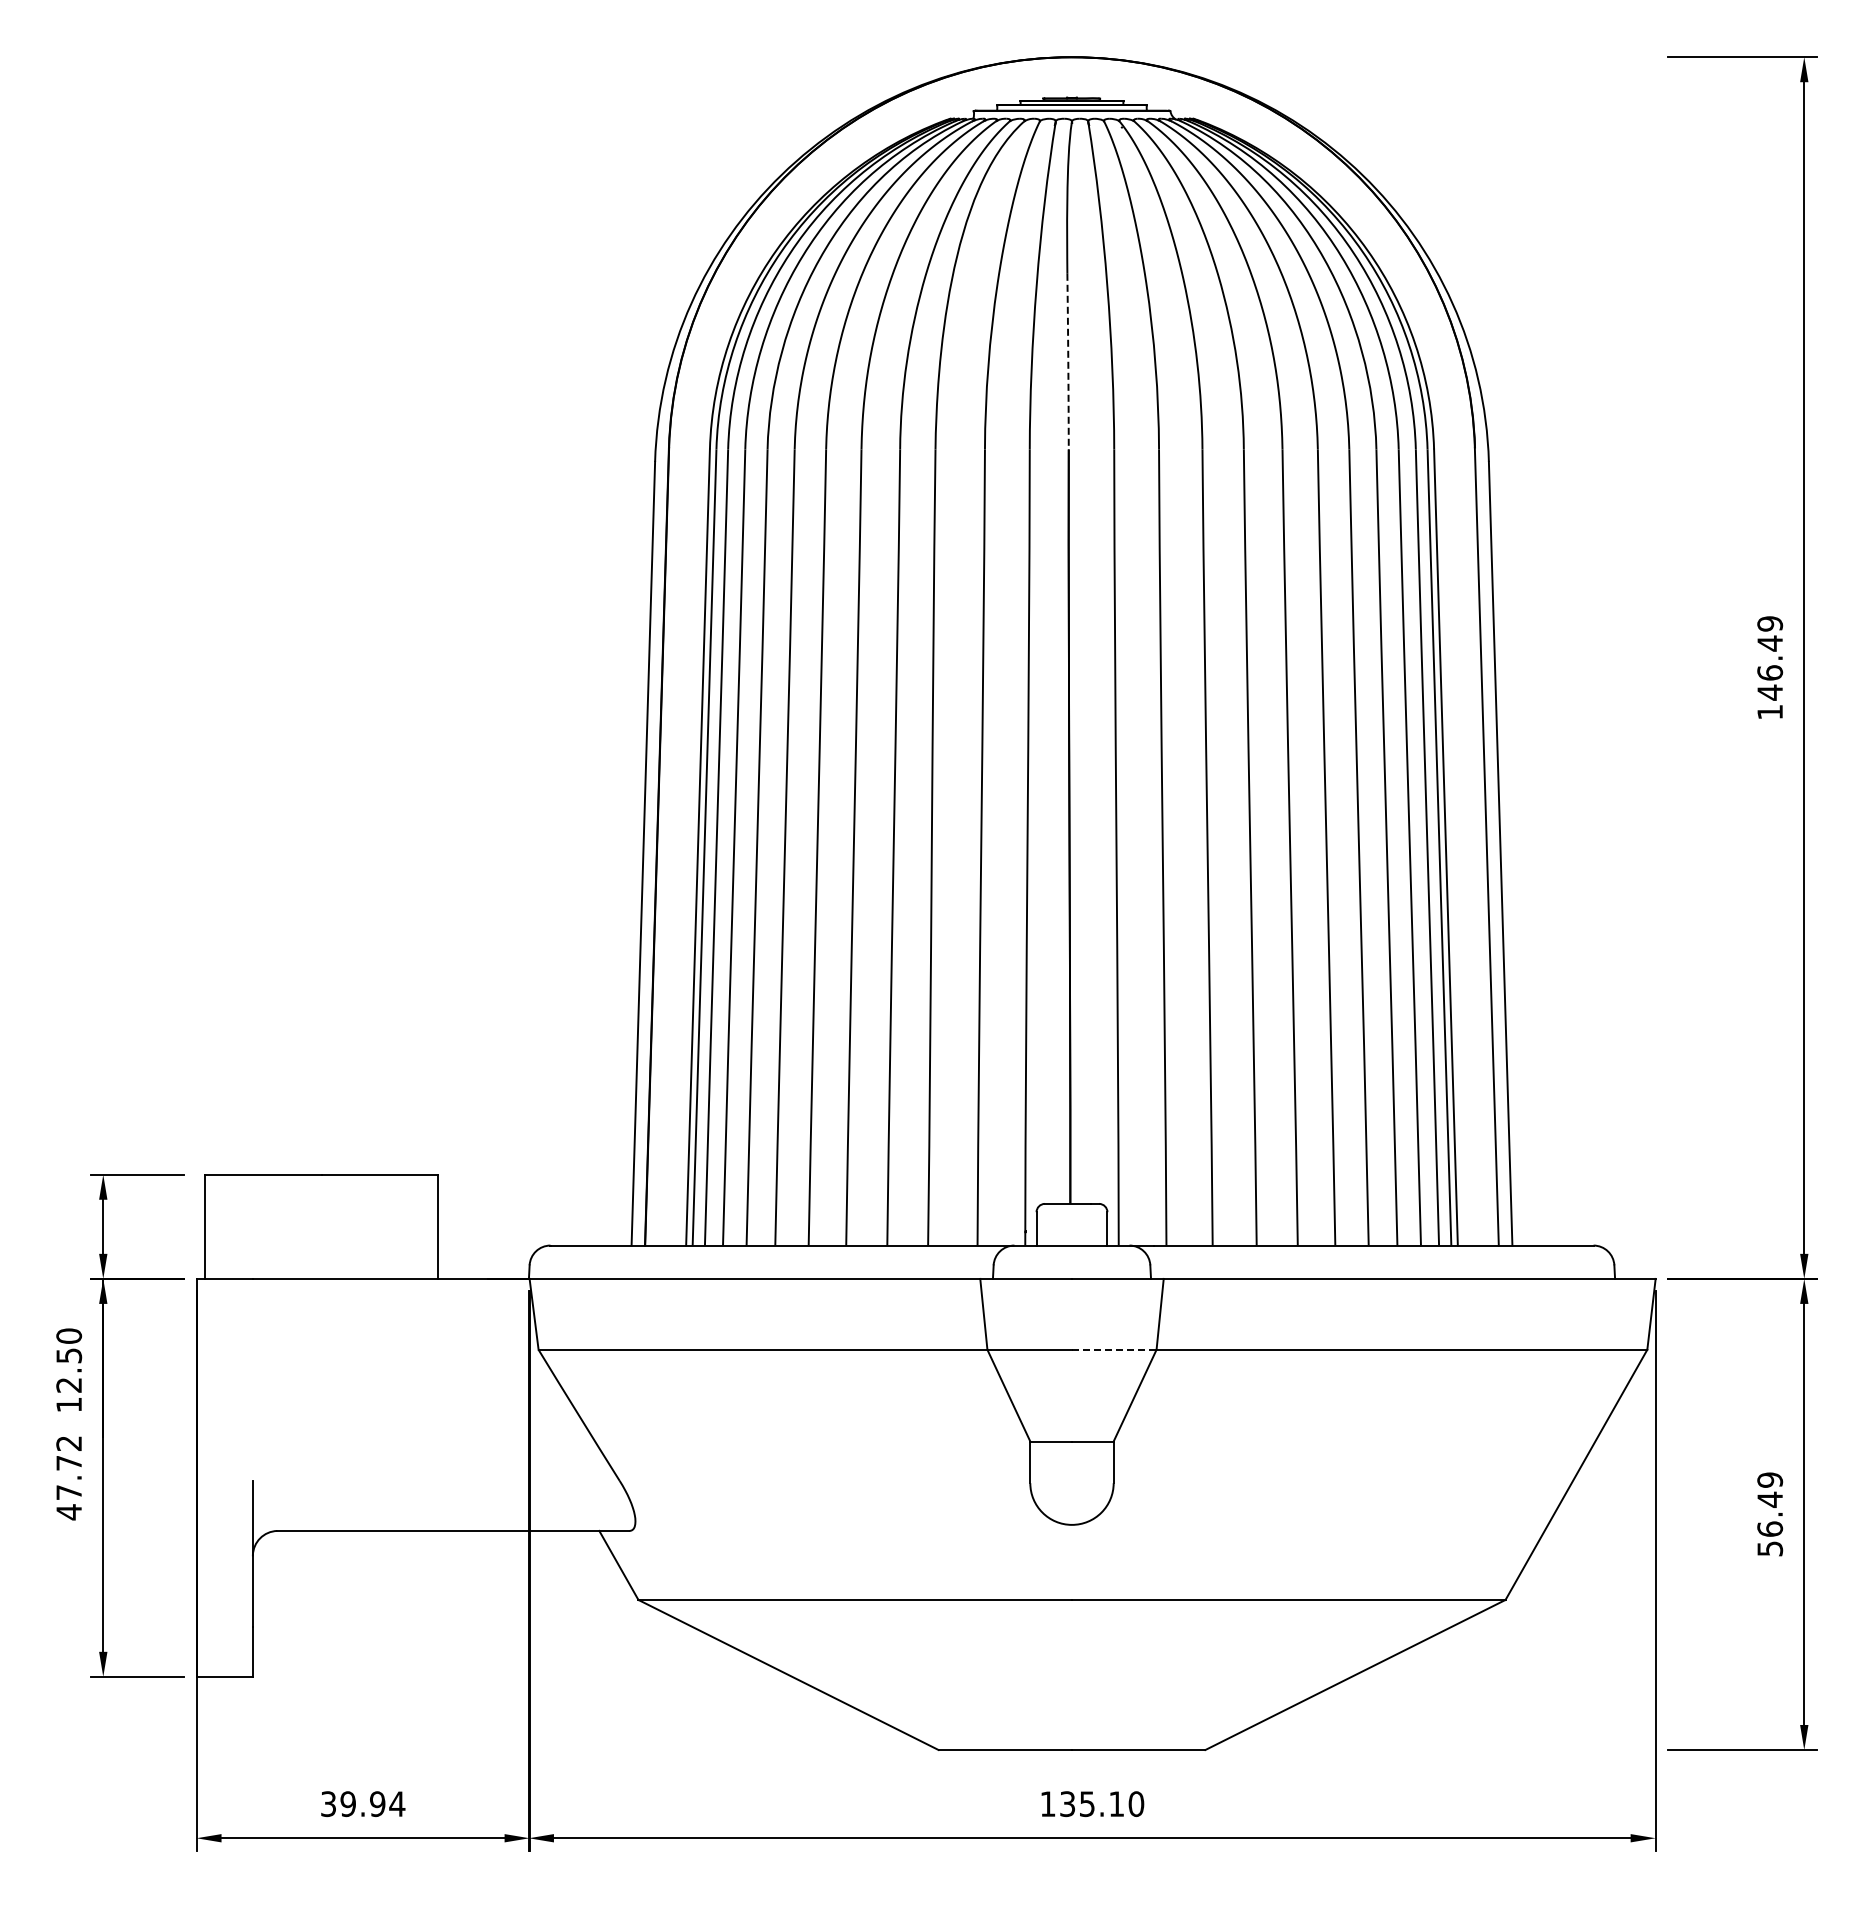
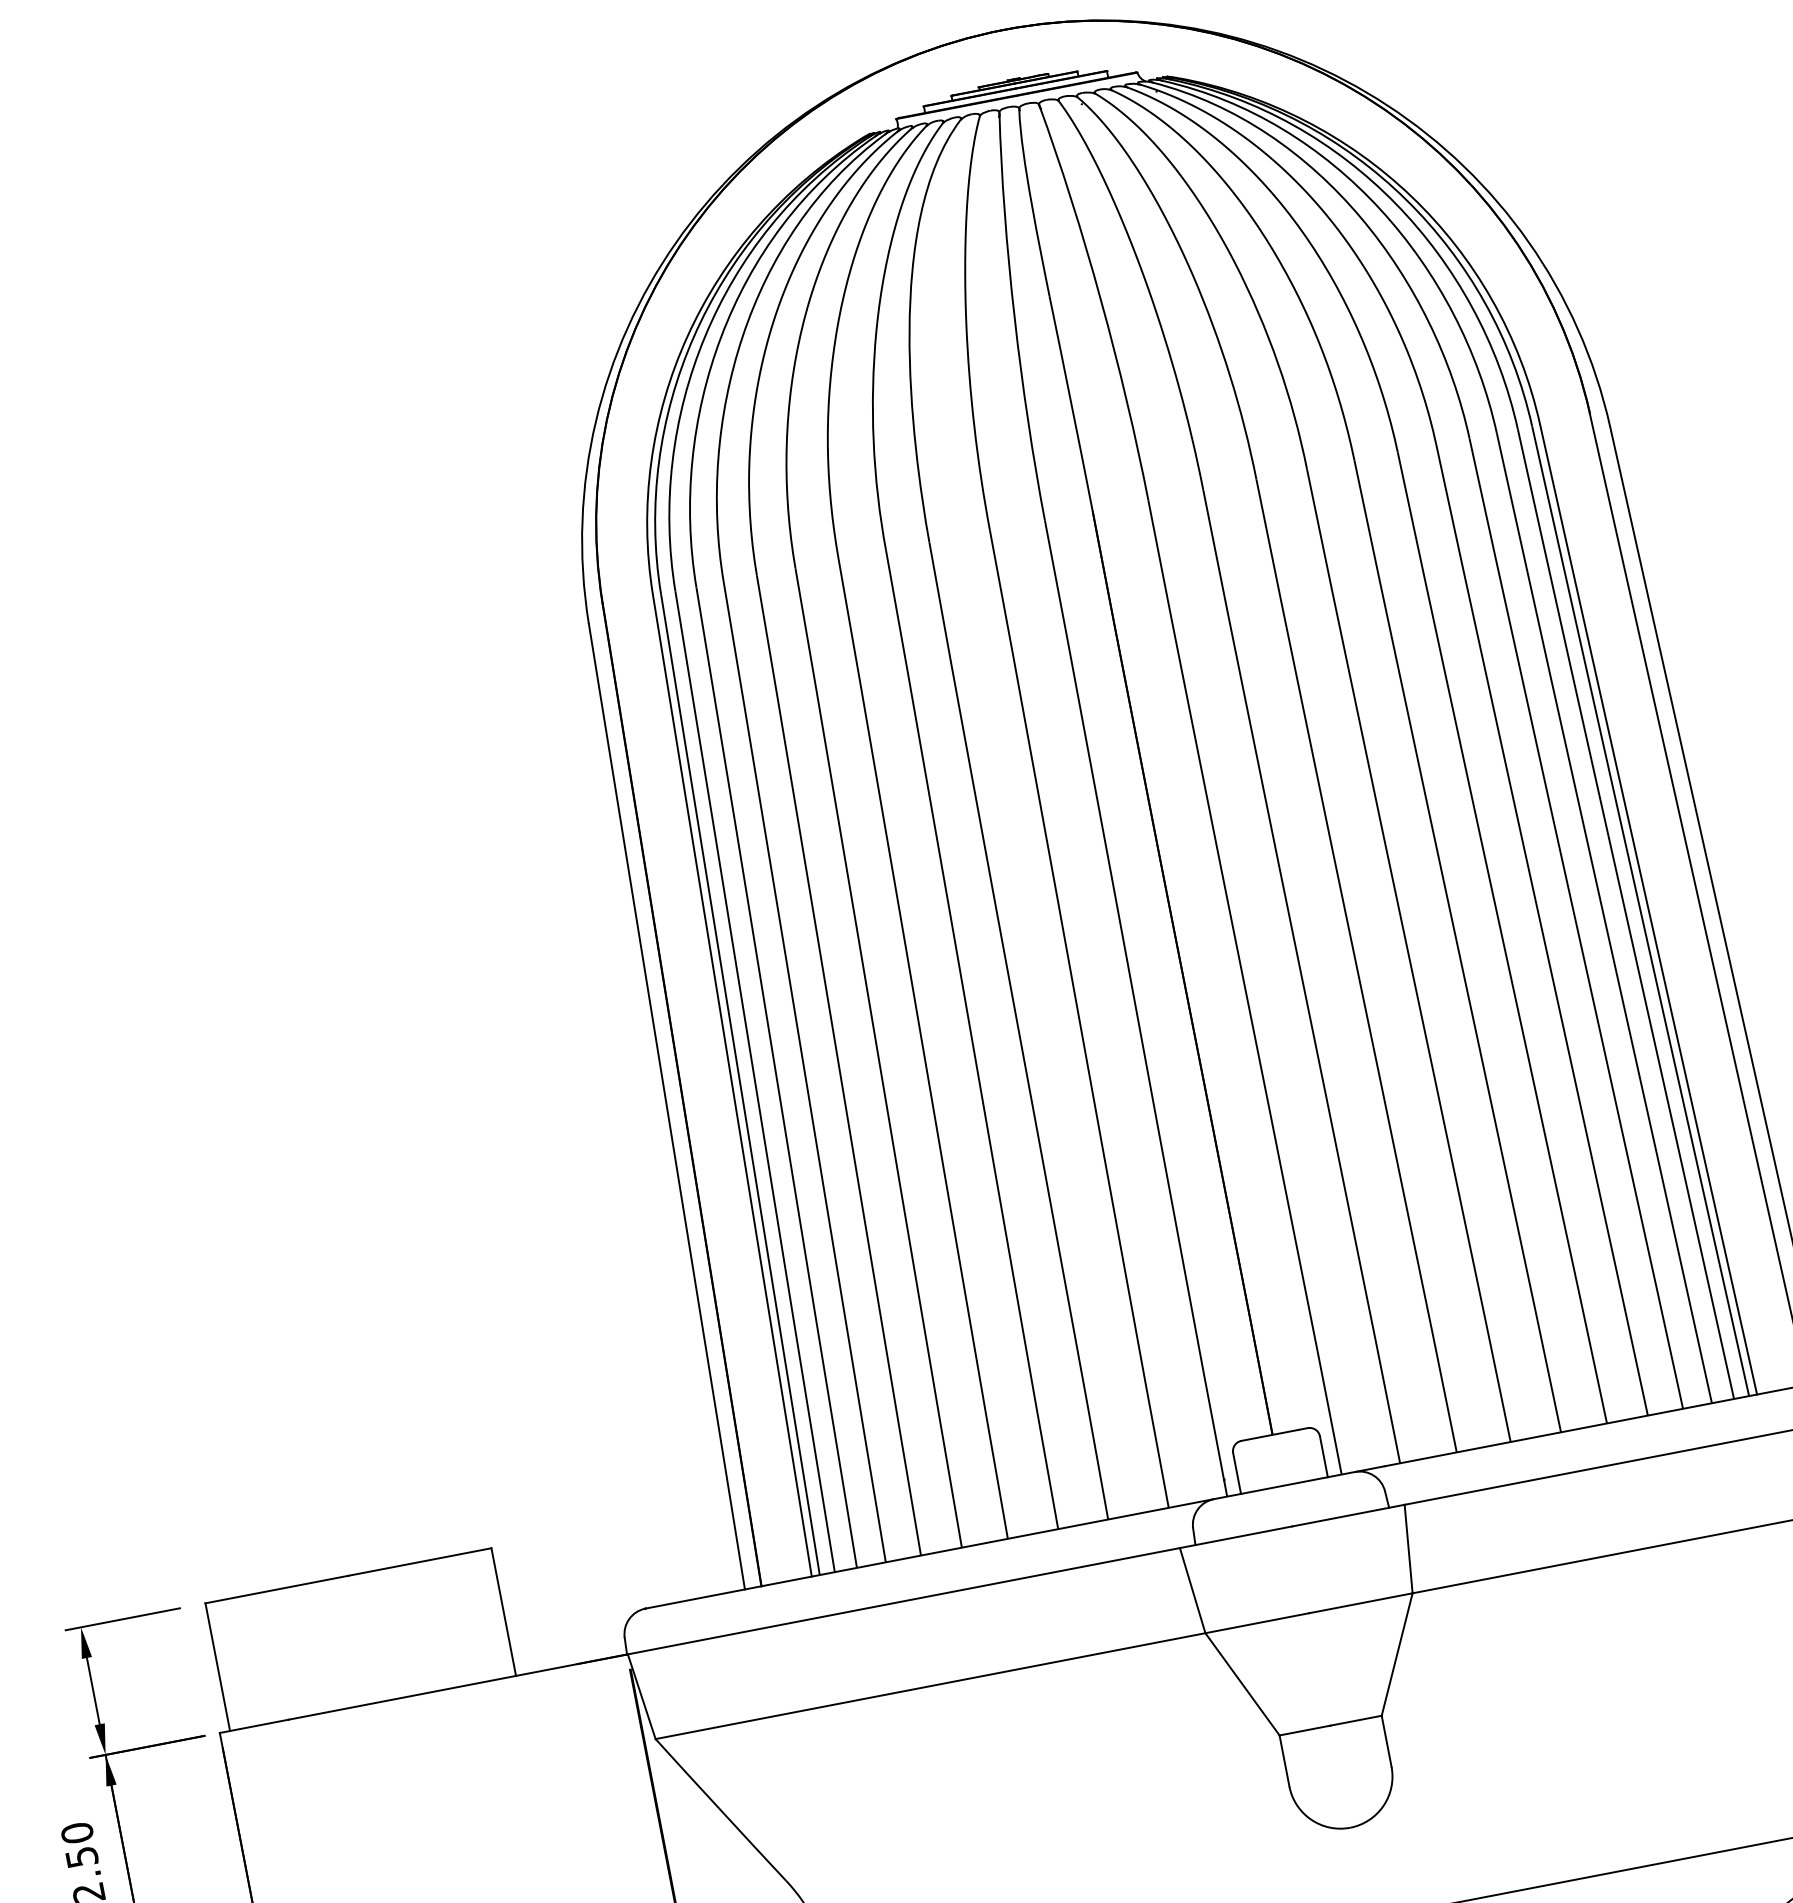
arc: (1068, 361) -> (1071, 403), dashed -> solid
line: (1113, 1349) -> (1359, 1603), dashed -> solid

